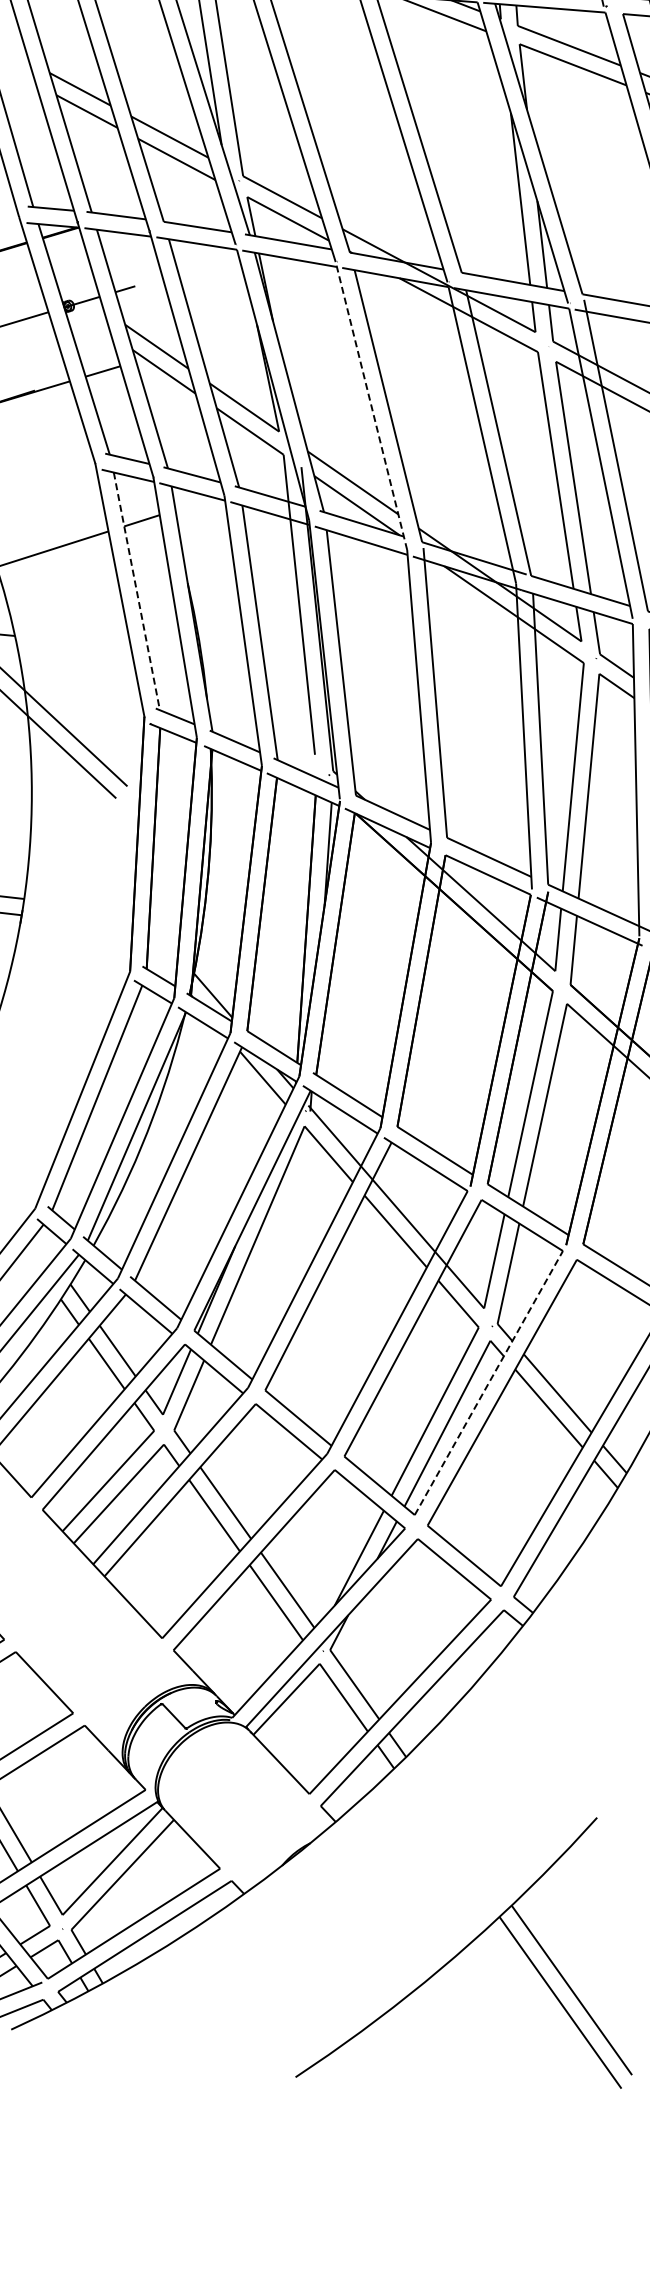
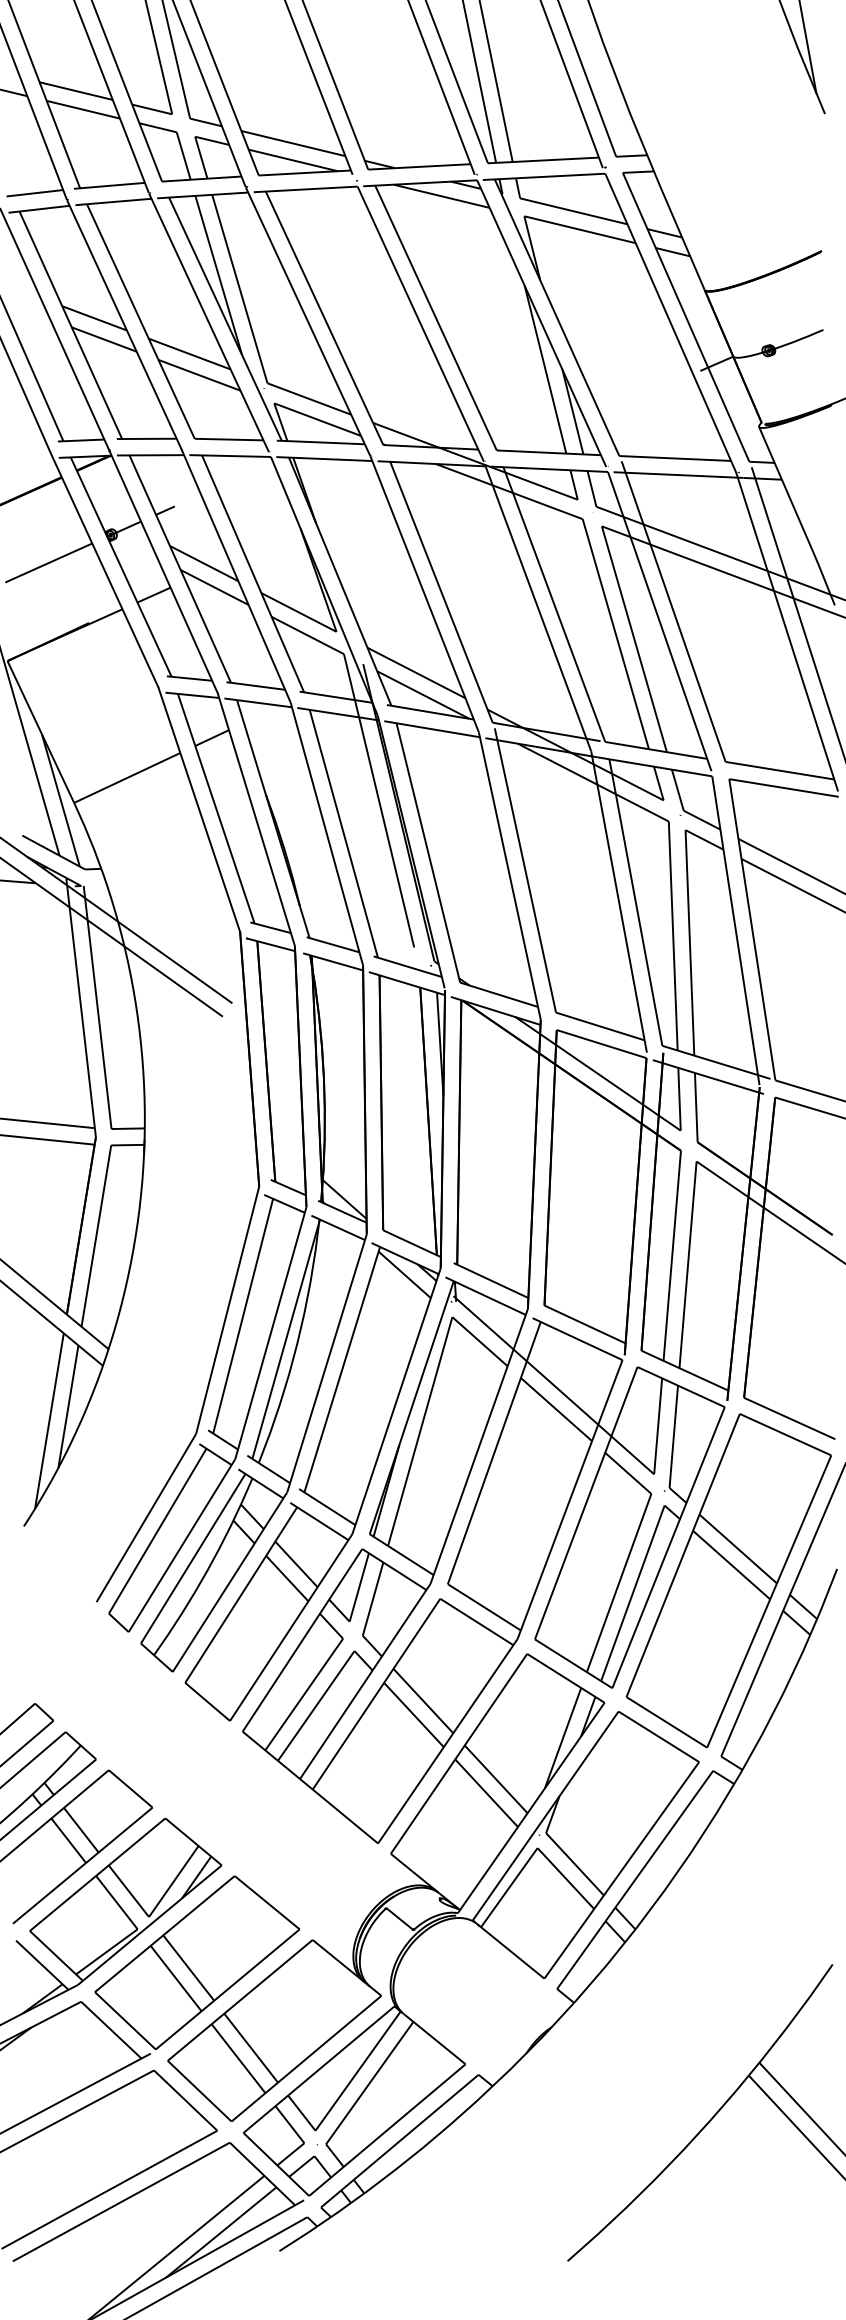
line: (371, 405) -> (424, 593), dashed -> solid
line: (136, 592) -> (216, 809), dashed -> solid
line: (488, 1382) -> (668, 1547), dashed -> solid

